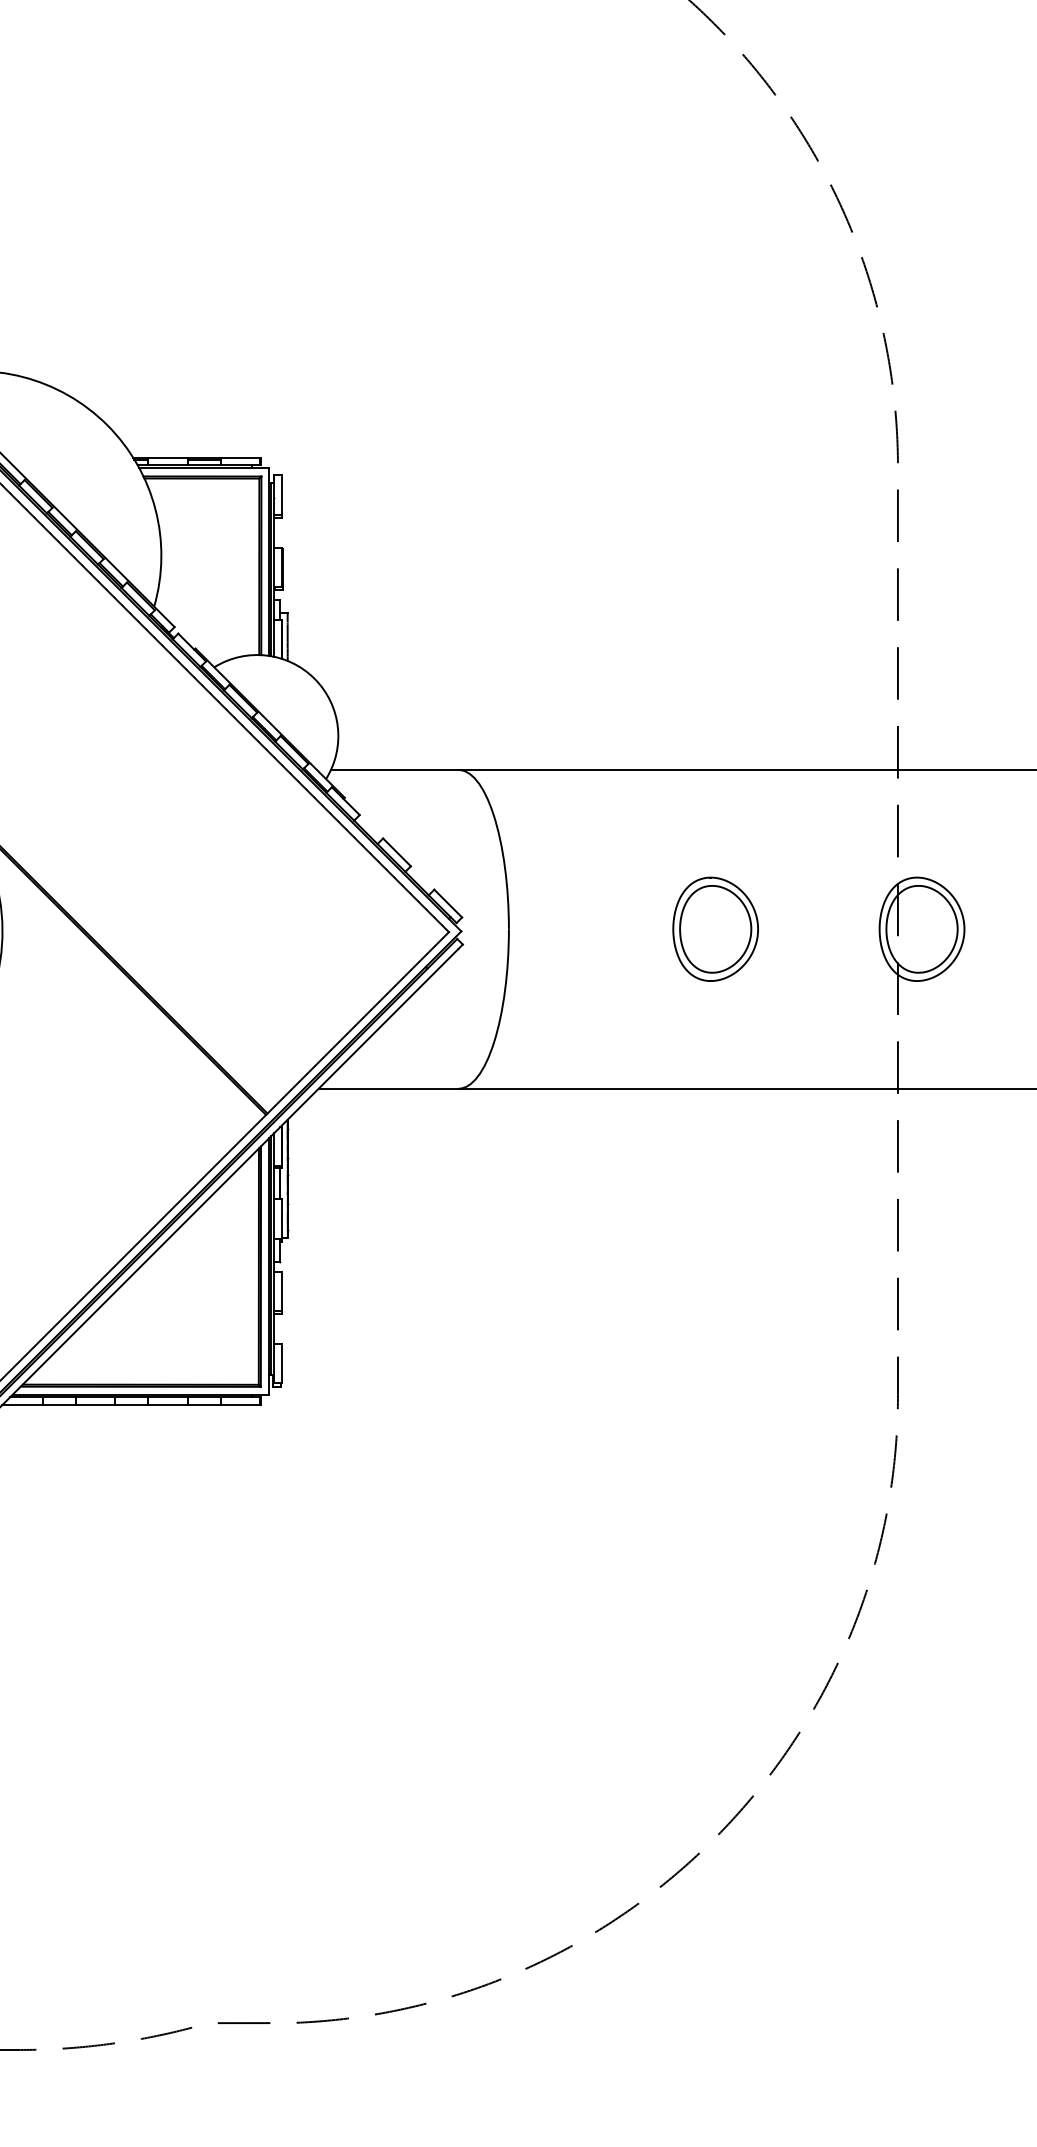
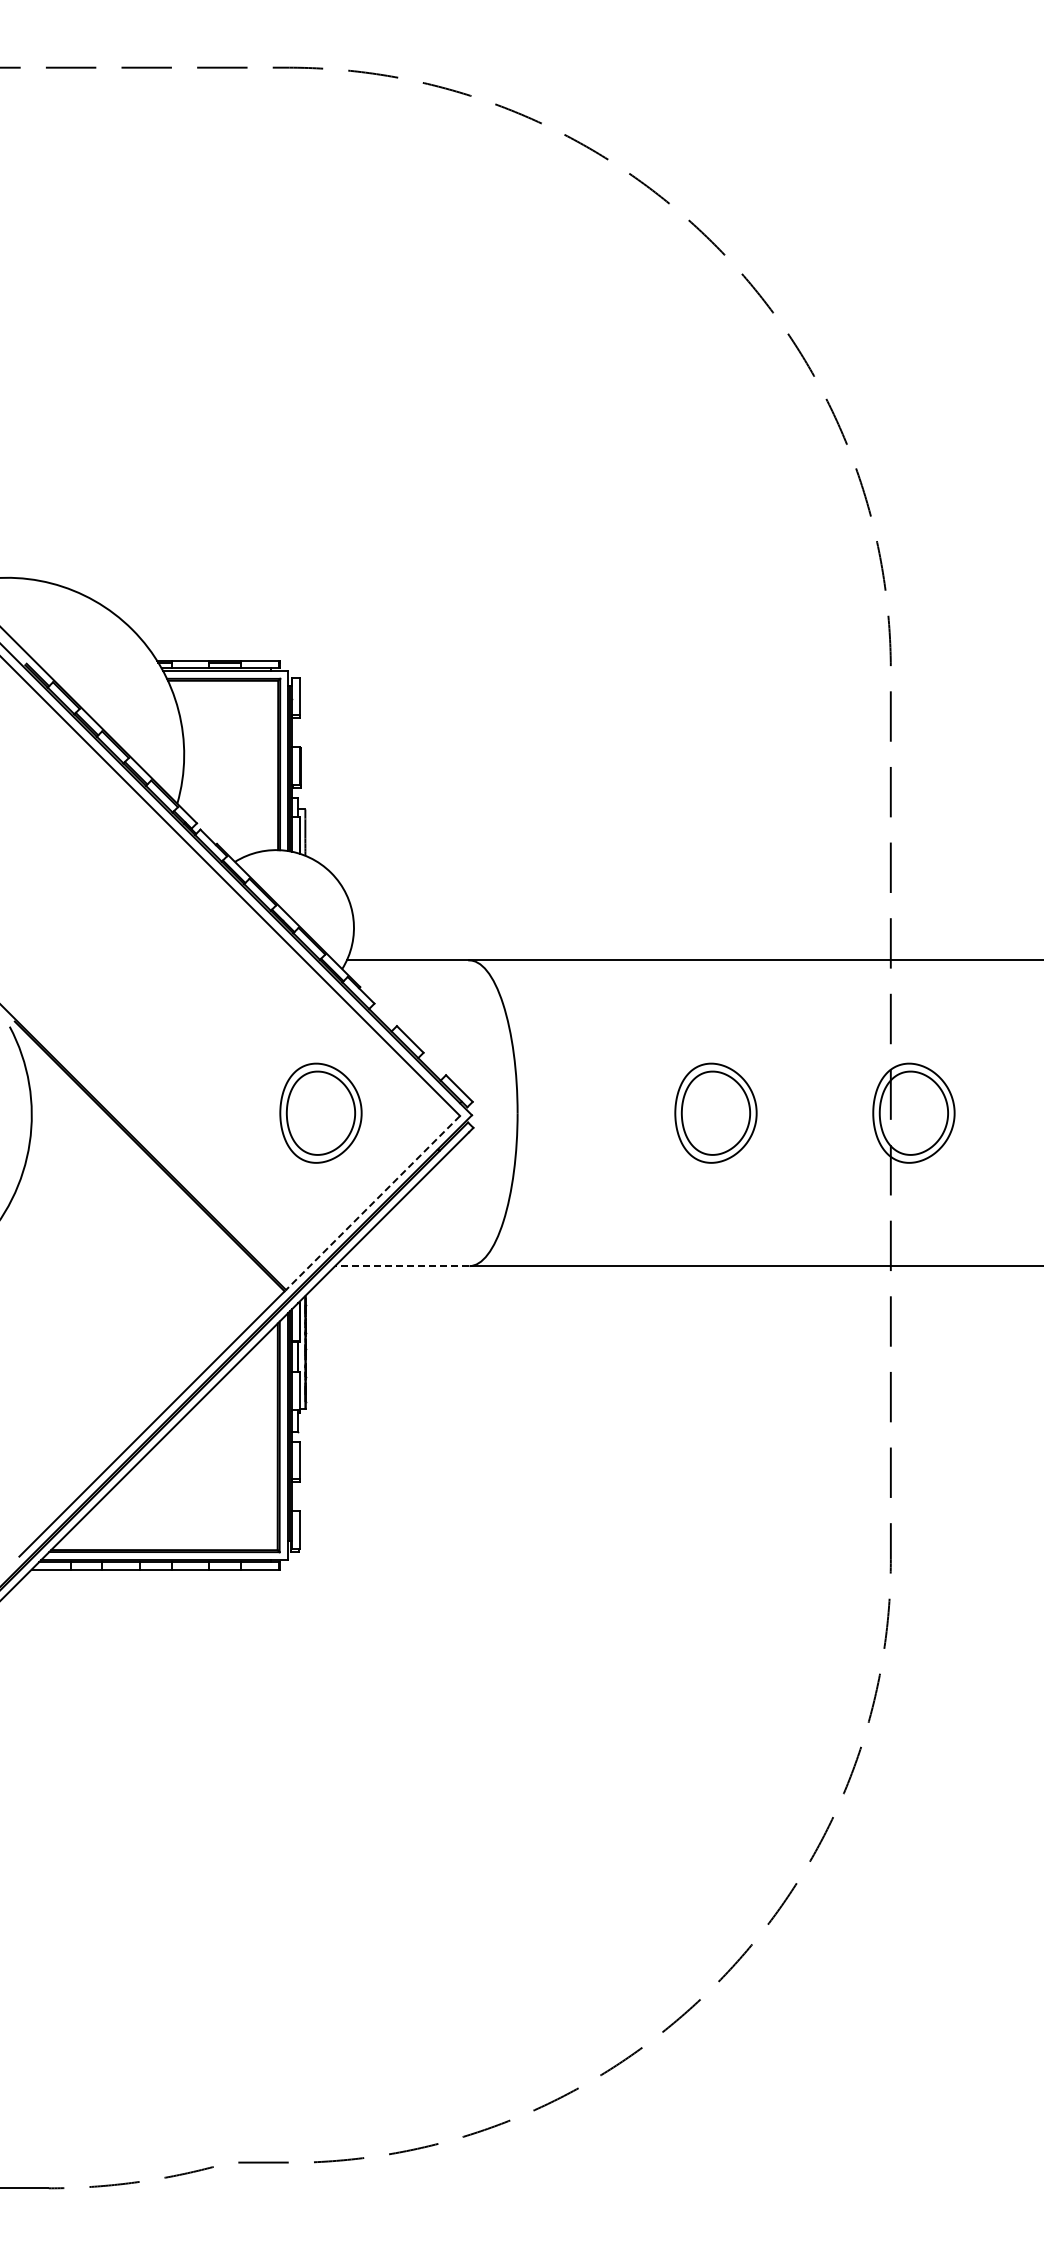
part: (303, 928) -> (320, 1112), added
line: (357, 1023) -> (372, 1203), solid -> dashed
line: (387, 1089) -> (401, 1266), solid -> dashed

